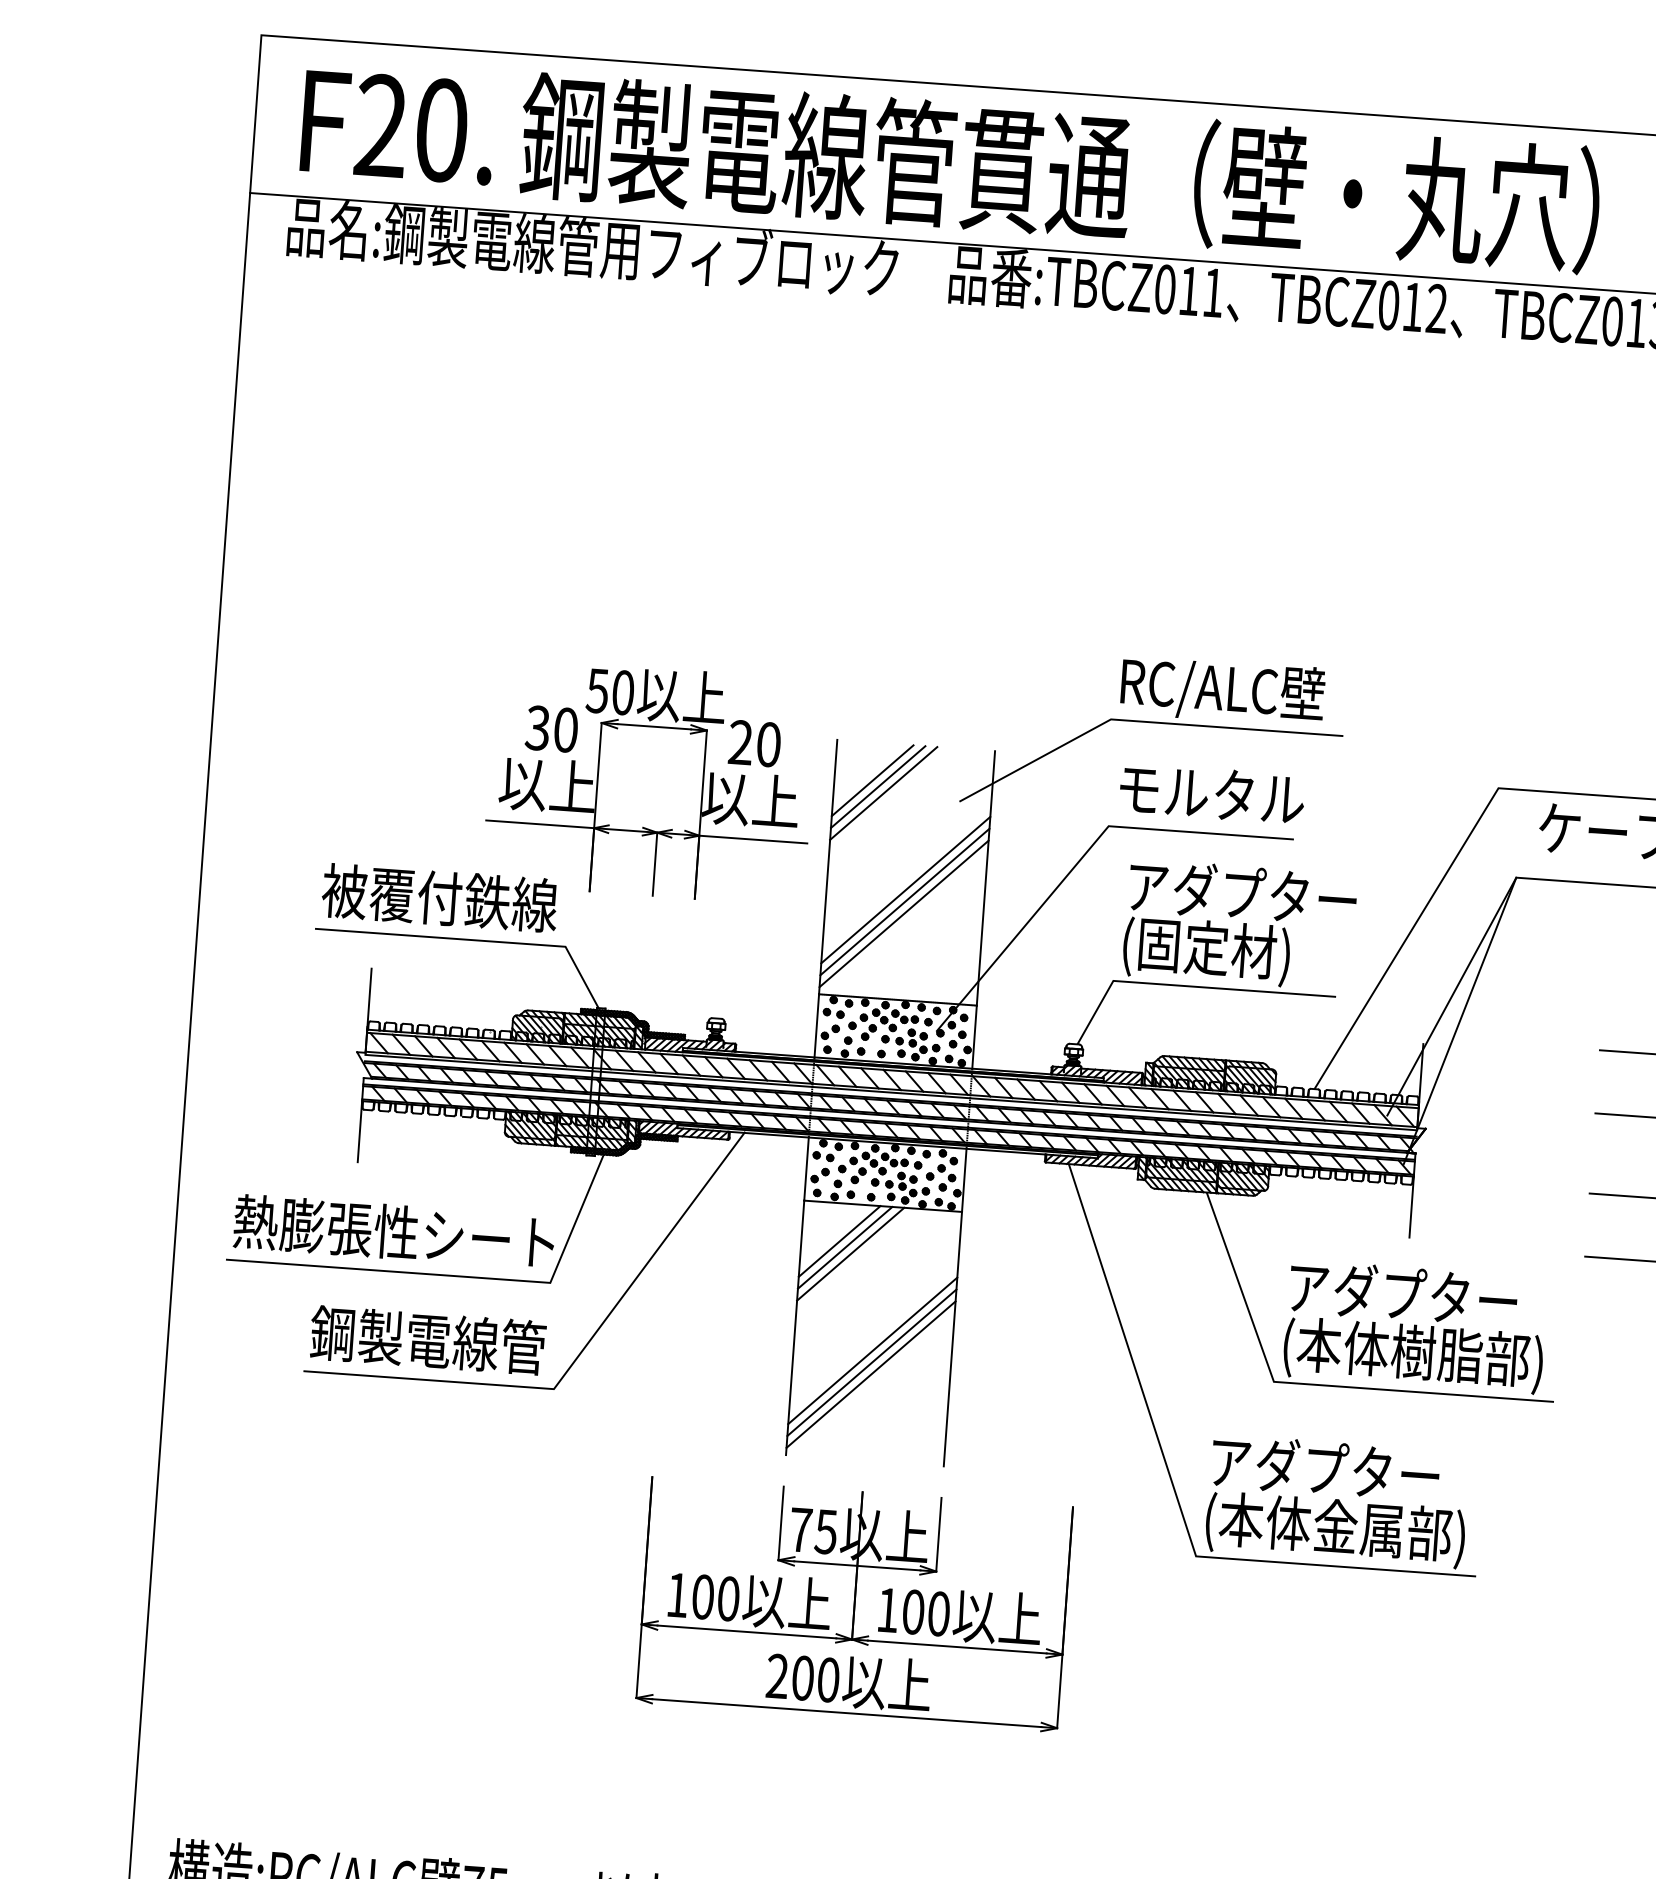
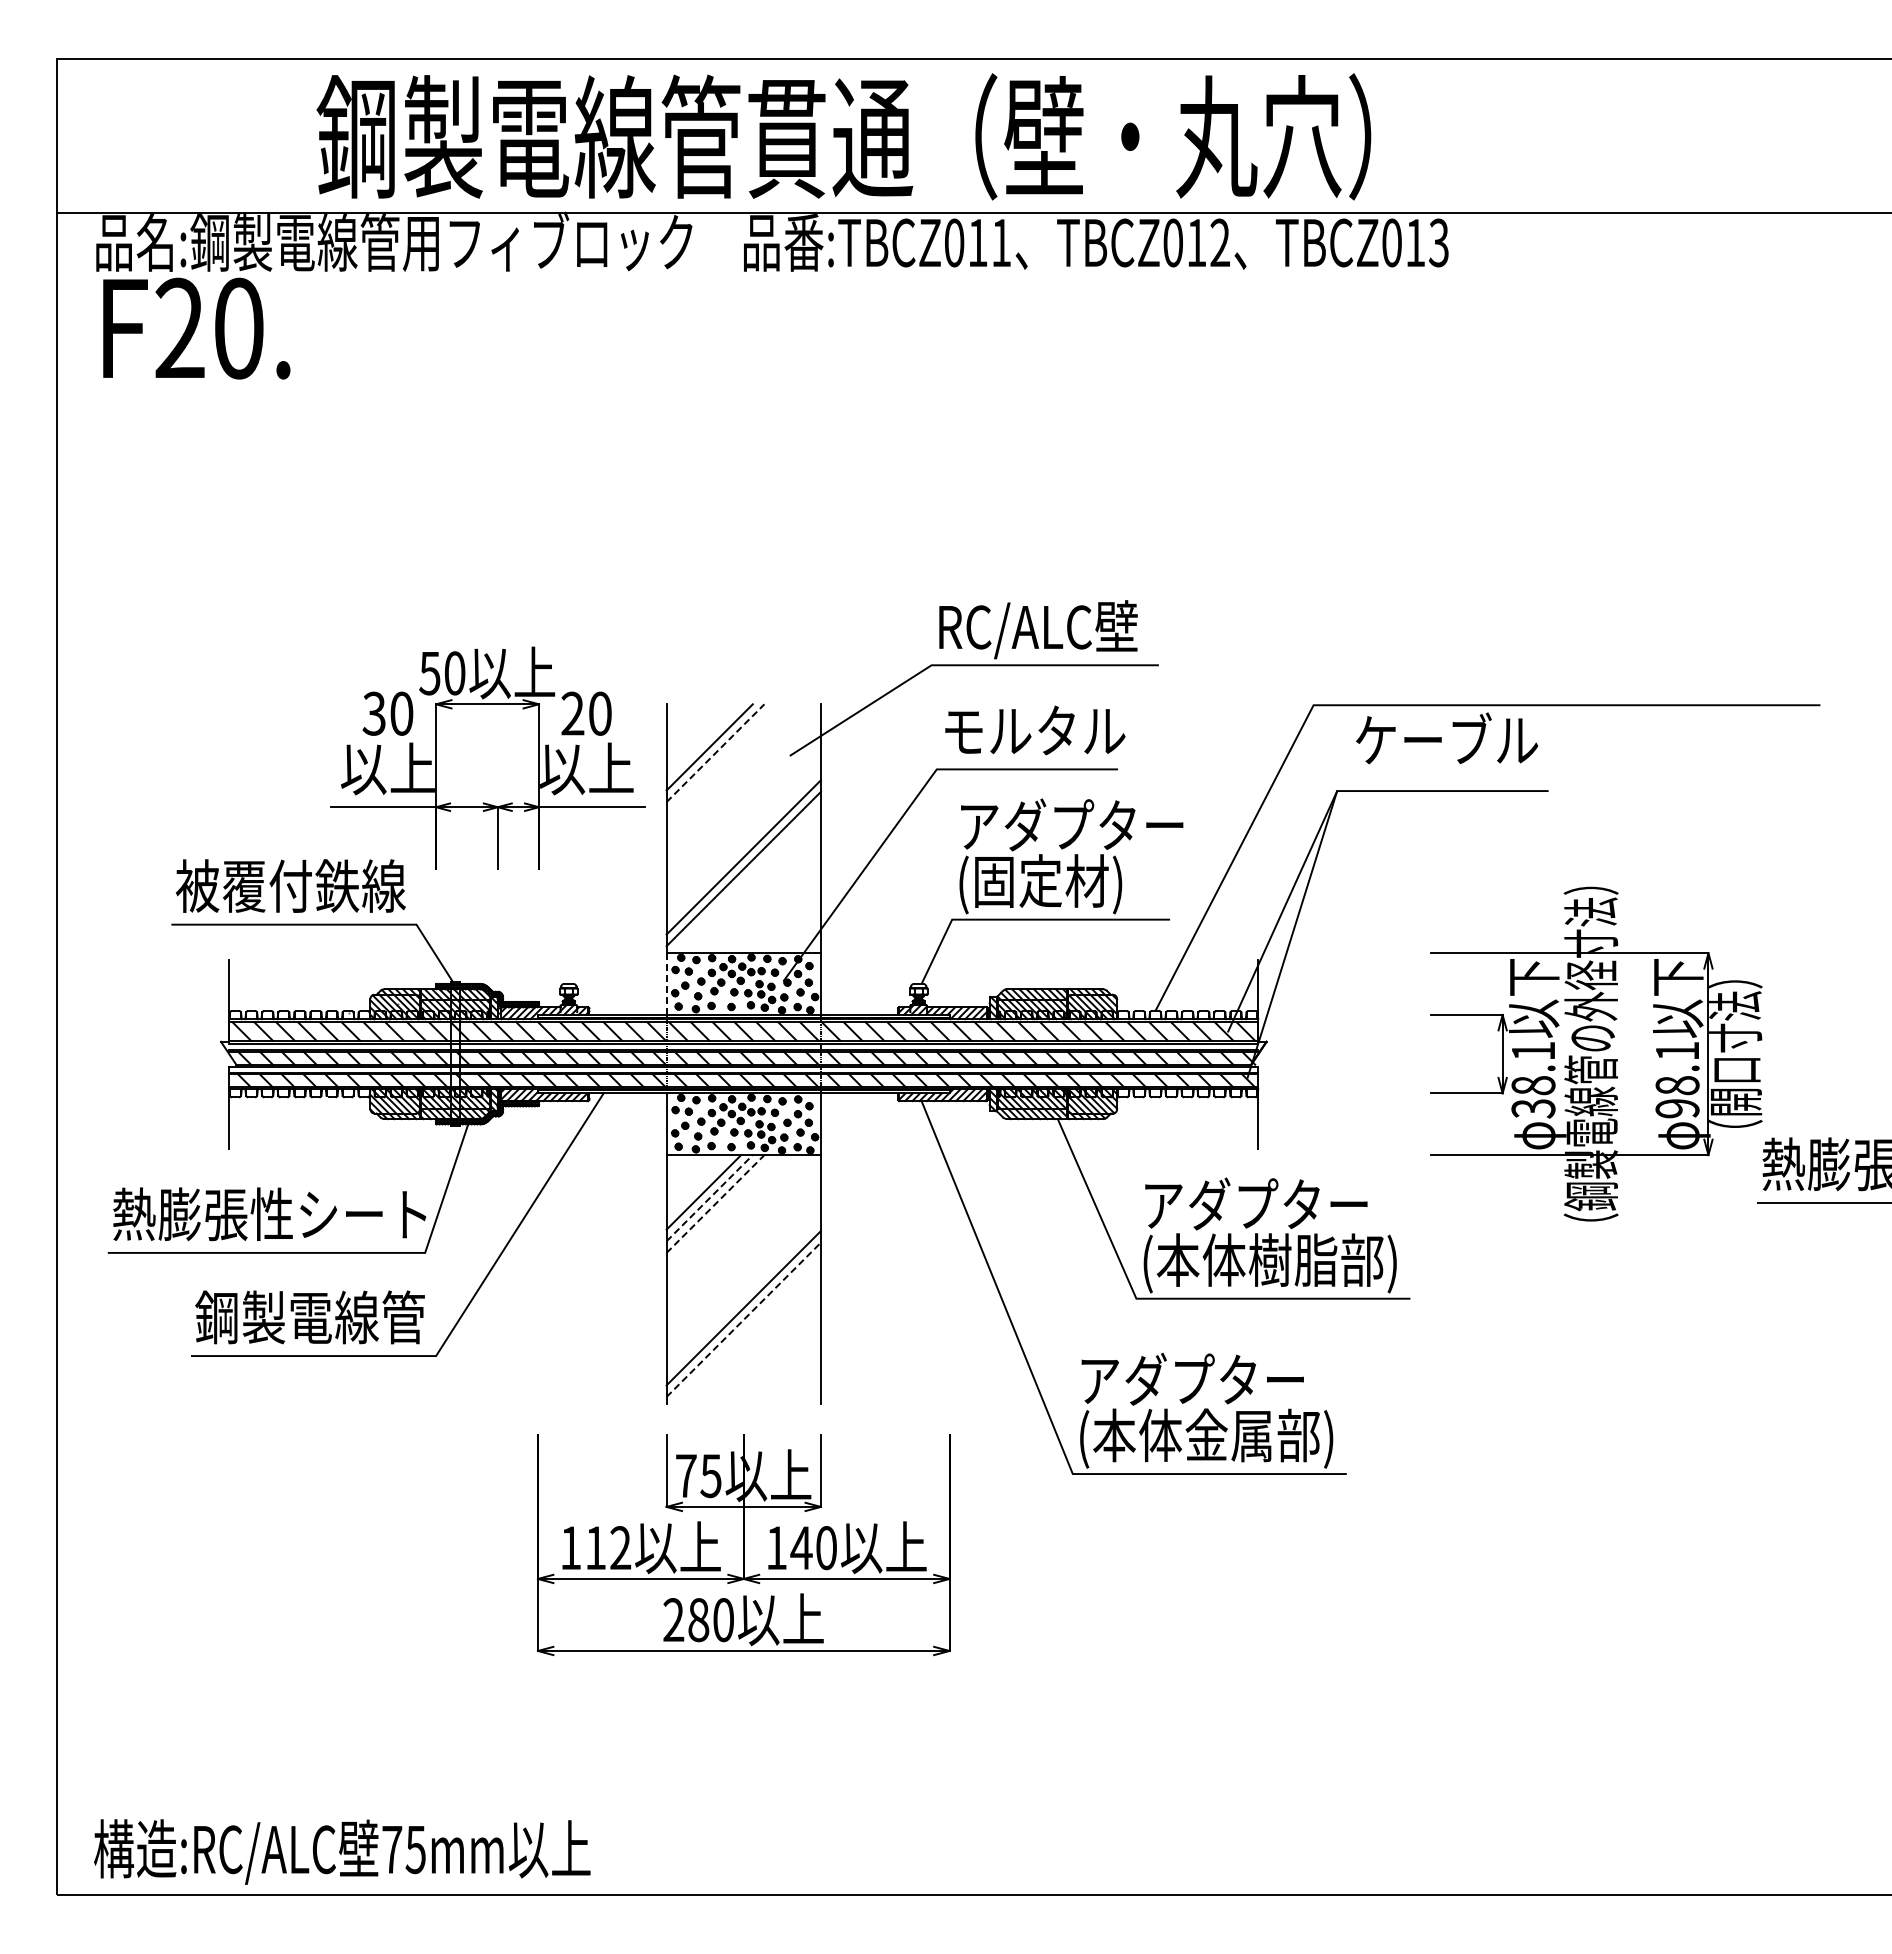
text: (398, 127) -> (196, 328), moved
line: (872, 780) -> (703, 741), removed
line: (883, 792) -> (715, 752), solid -> dashed
line: (905, 889) -> (743, 845), removed
line: (816, 1026) -> (666, 984), solid -> dashed
line: (844, 1248) -> (709, 1198), solid -> dashed
line: (850, 1253) -> (715, 1203), solid -> dashed
line: (872, 1350) -> (743, 1296), removed
line: (871, 1374) -> (744, 1319), solid -> dashed
text: (716, 1598) -> (608, 1548), 100 -> 112
text: (913, 1612) -> (801, 1548), 100 -> 140
text: (802, 1677) -> (698, 1619), 200 -> 280

